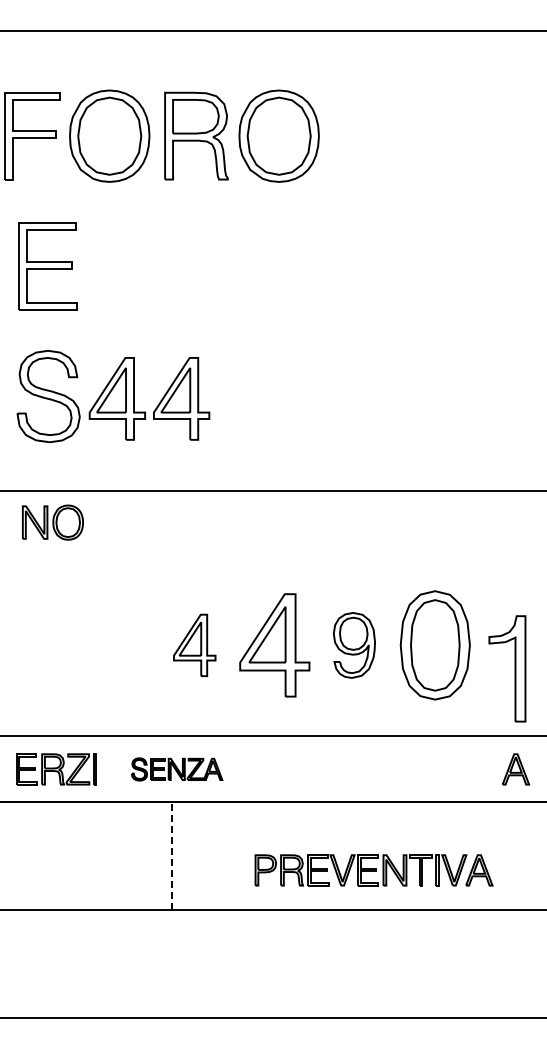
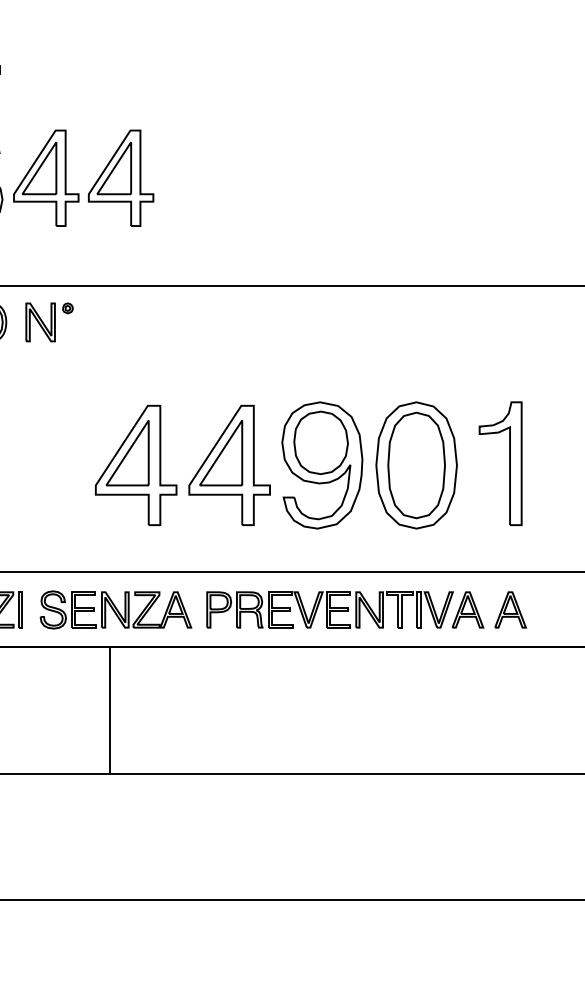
part: (120, 522) -> (49, 322), added
part: (194, 645) -> (136, 465), size x1.67
part: (354, 645) -> (322, 465), size x1.67
part: (514, 668) -> (508, 463), moved
part: (176, 769) -> (115, 610), size x1.43
line: (172, 855) -> (110, 710), dashed -> solid
part: (373, 870) -> (344, 610), moved

